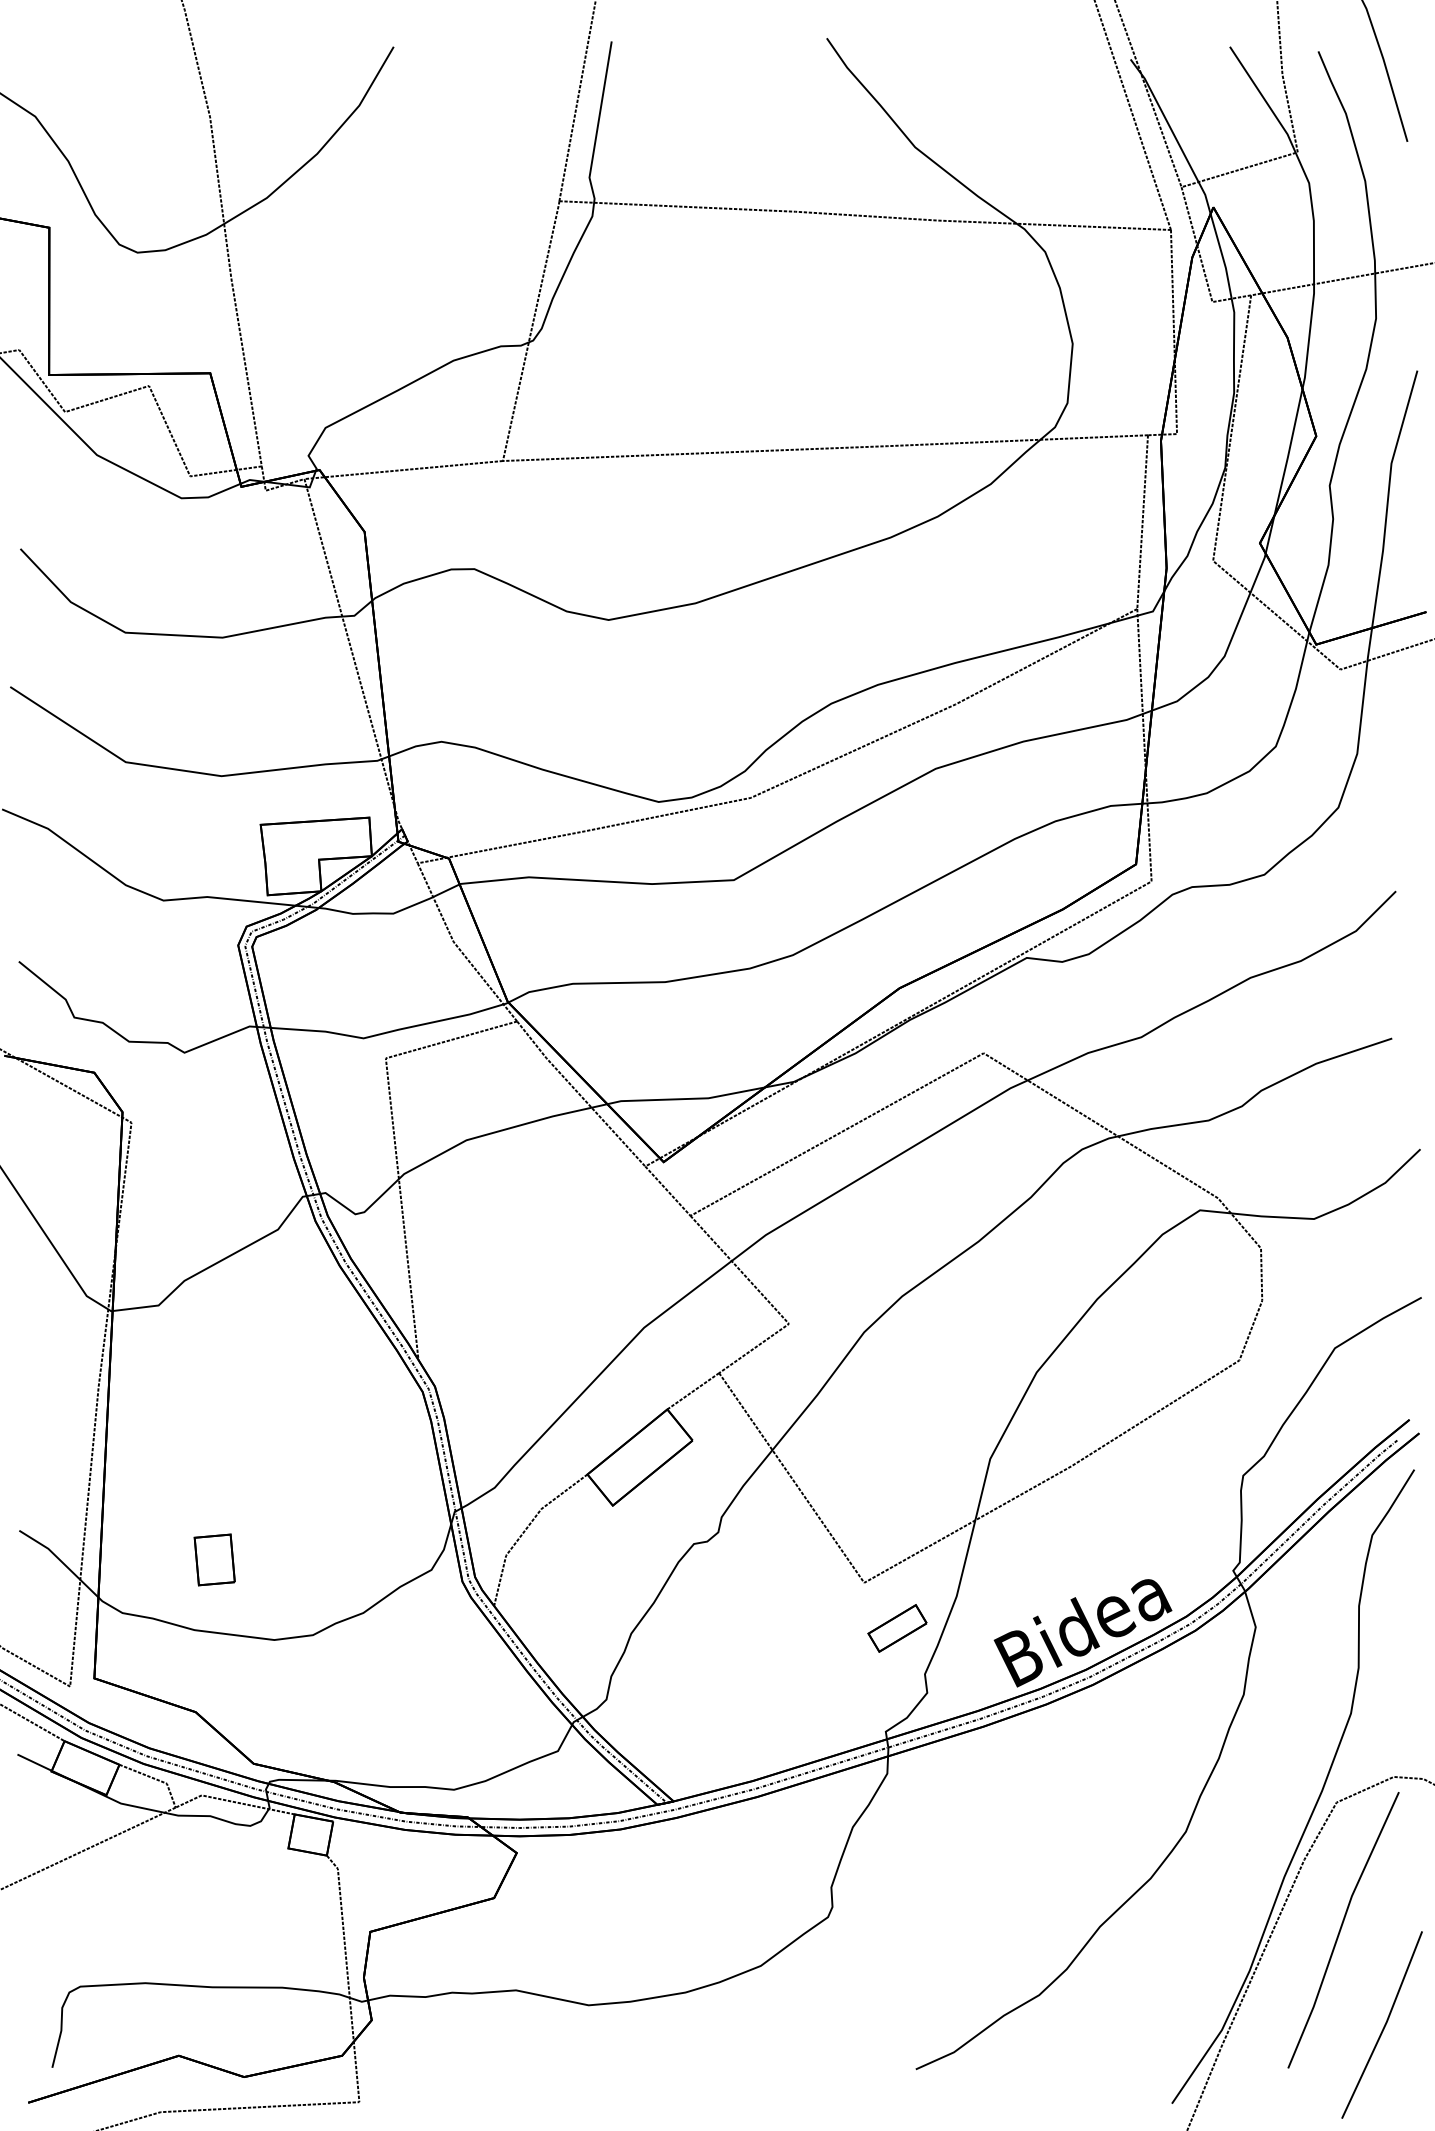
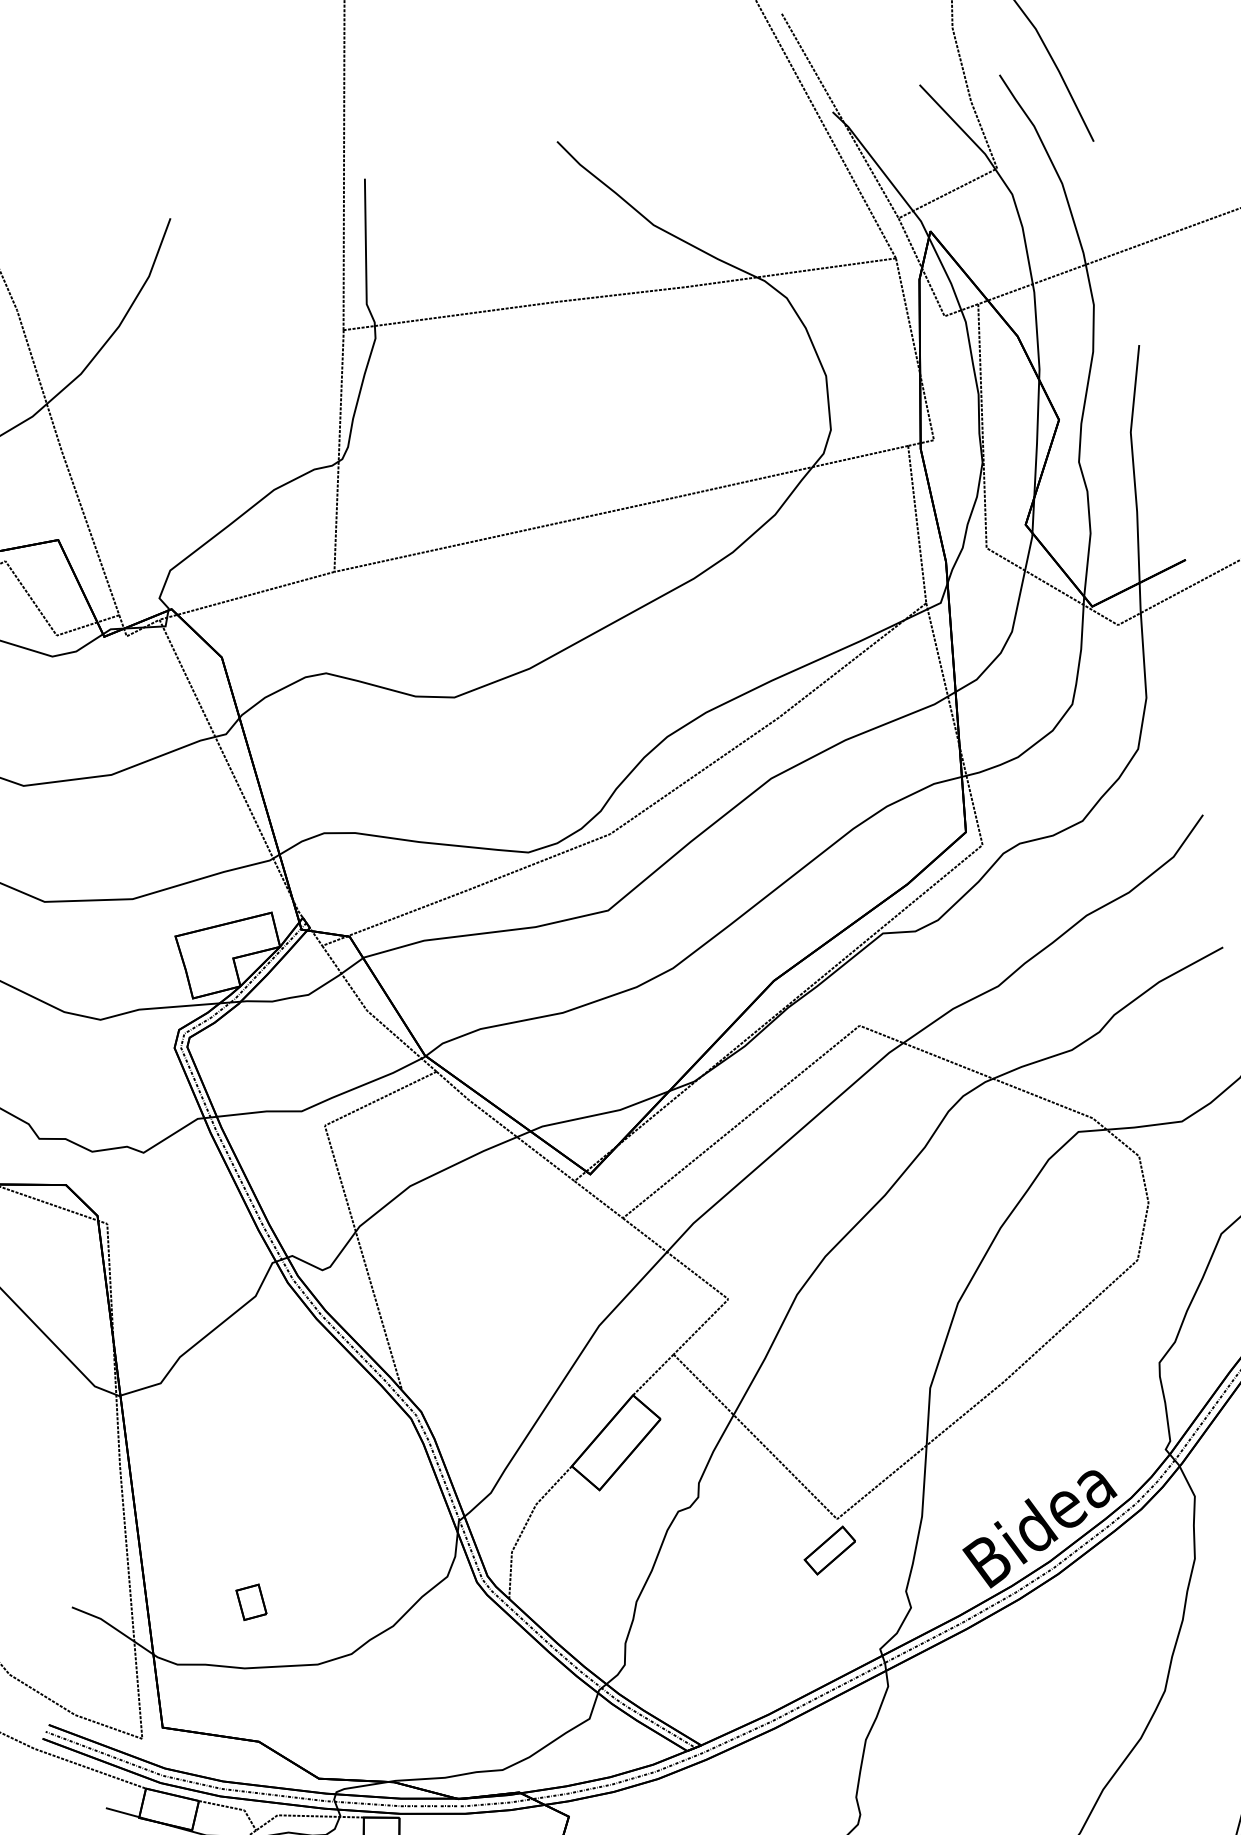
part: (214, 1559) -> (251, 1601), size x0.7
part: (897, 1628) -> (829, 1550), moved

